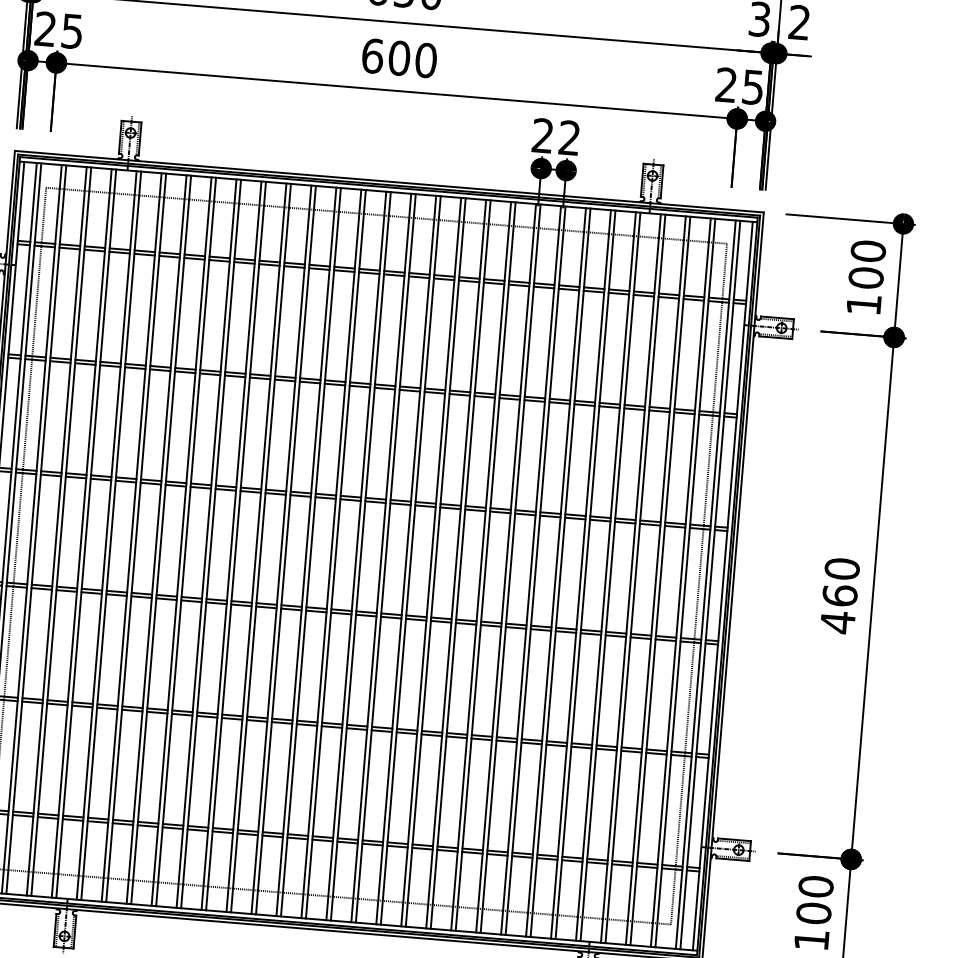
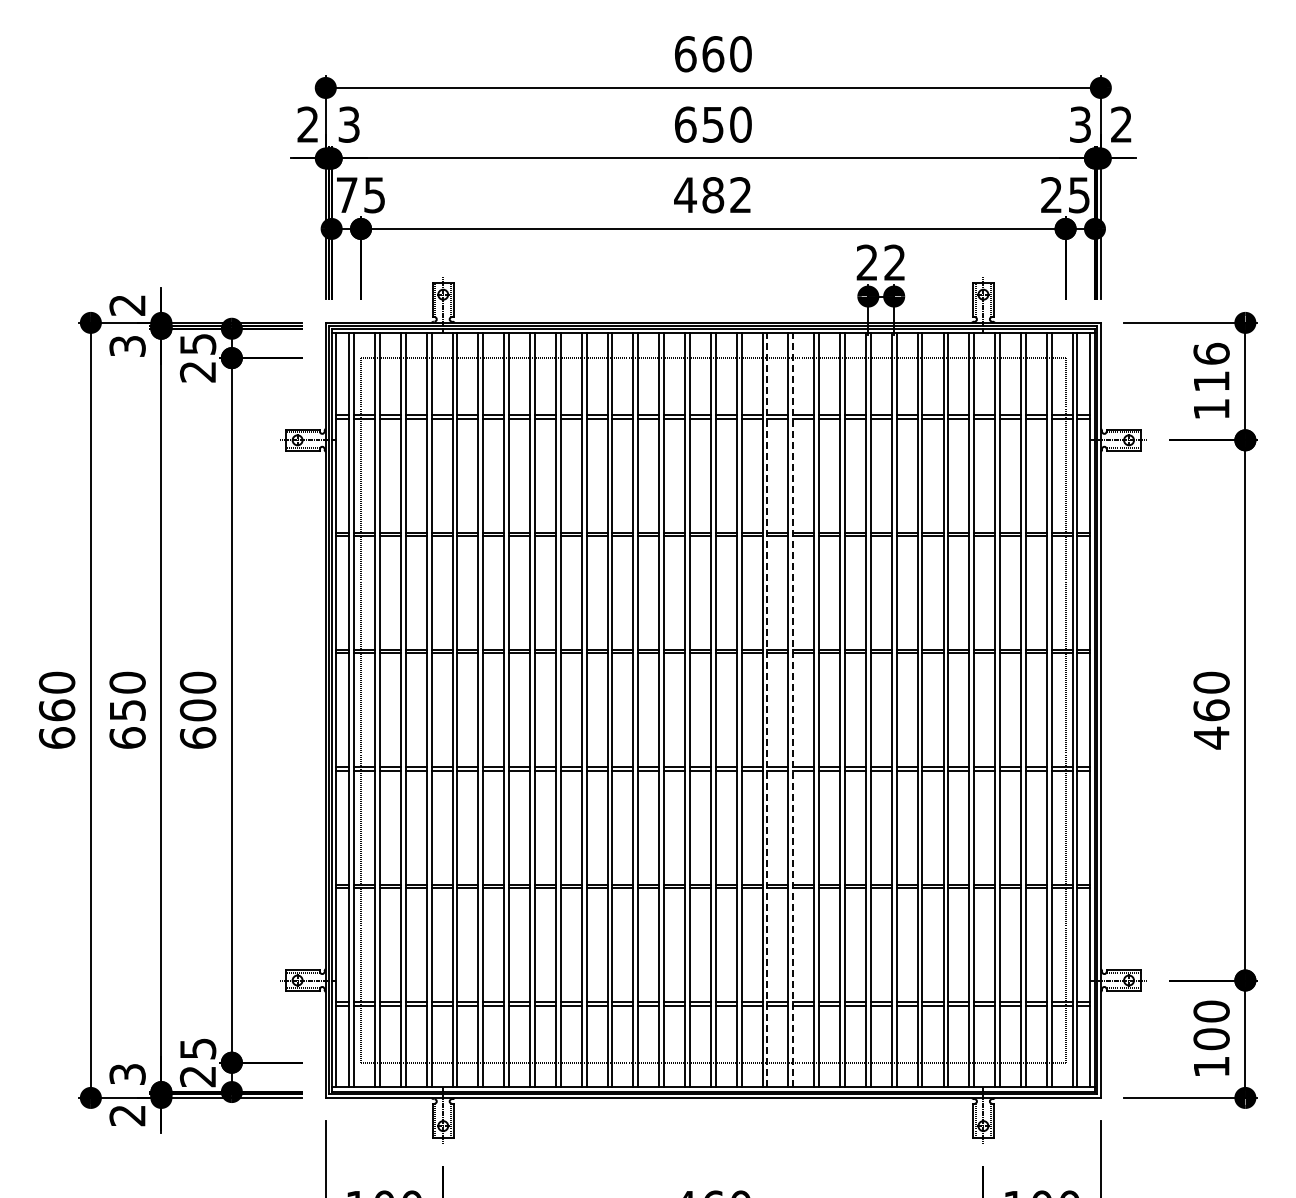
text: (45, 28) -> (346, 194), 25 -> 75
text: (398, 58) -> (712, 195), 600 -> 482
text: (867, 264) -> (1211, 367), 100 -> 116
line: (410, 560) -> (767, 710), solid -> dashed
line: (436, 562) -> (793, 710), solid -> dashed

